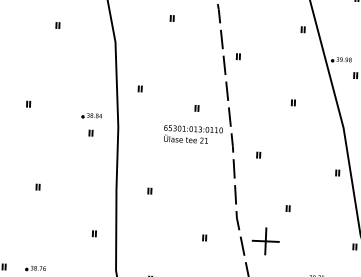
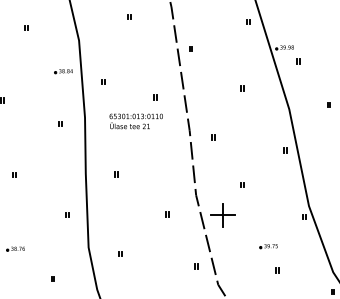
part: (91, 115) -> (63, 71), moved
text: (192, 134) -> (135, 121), moved

